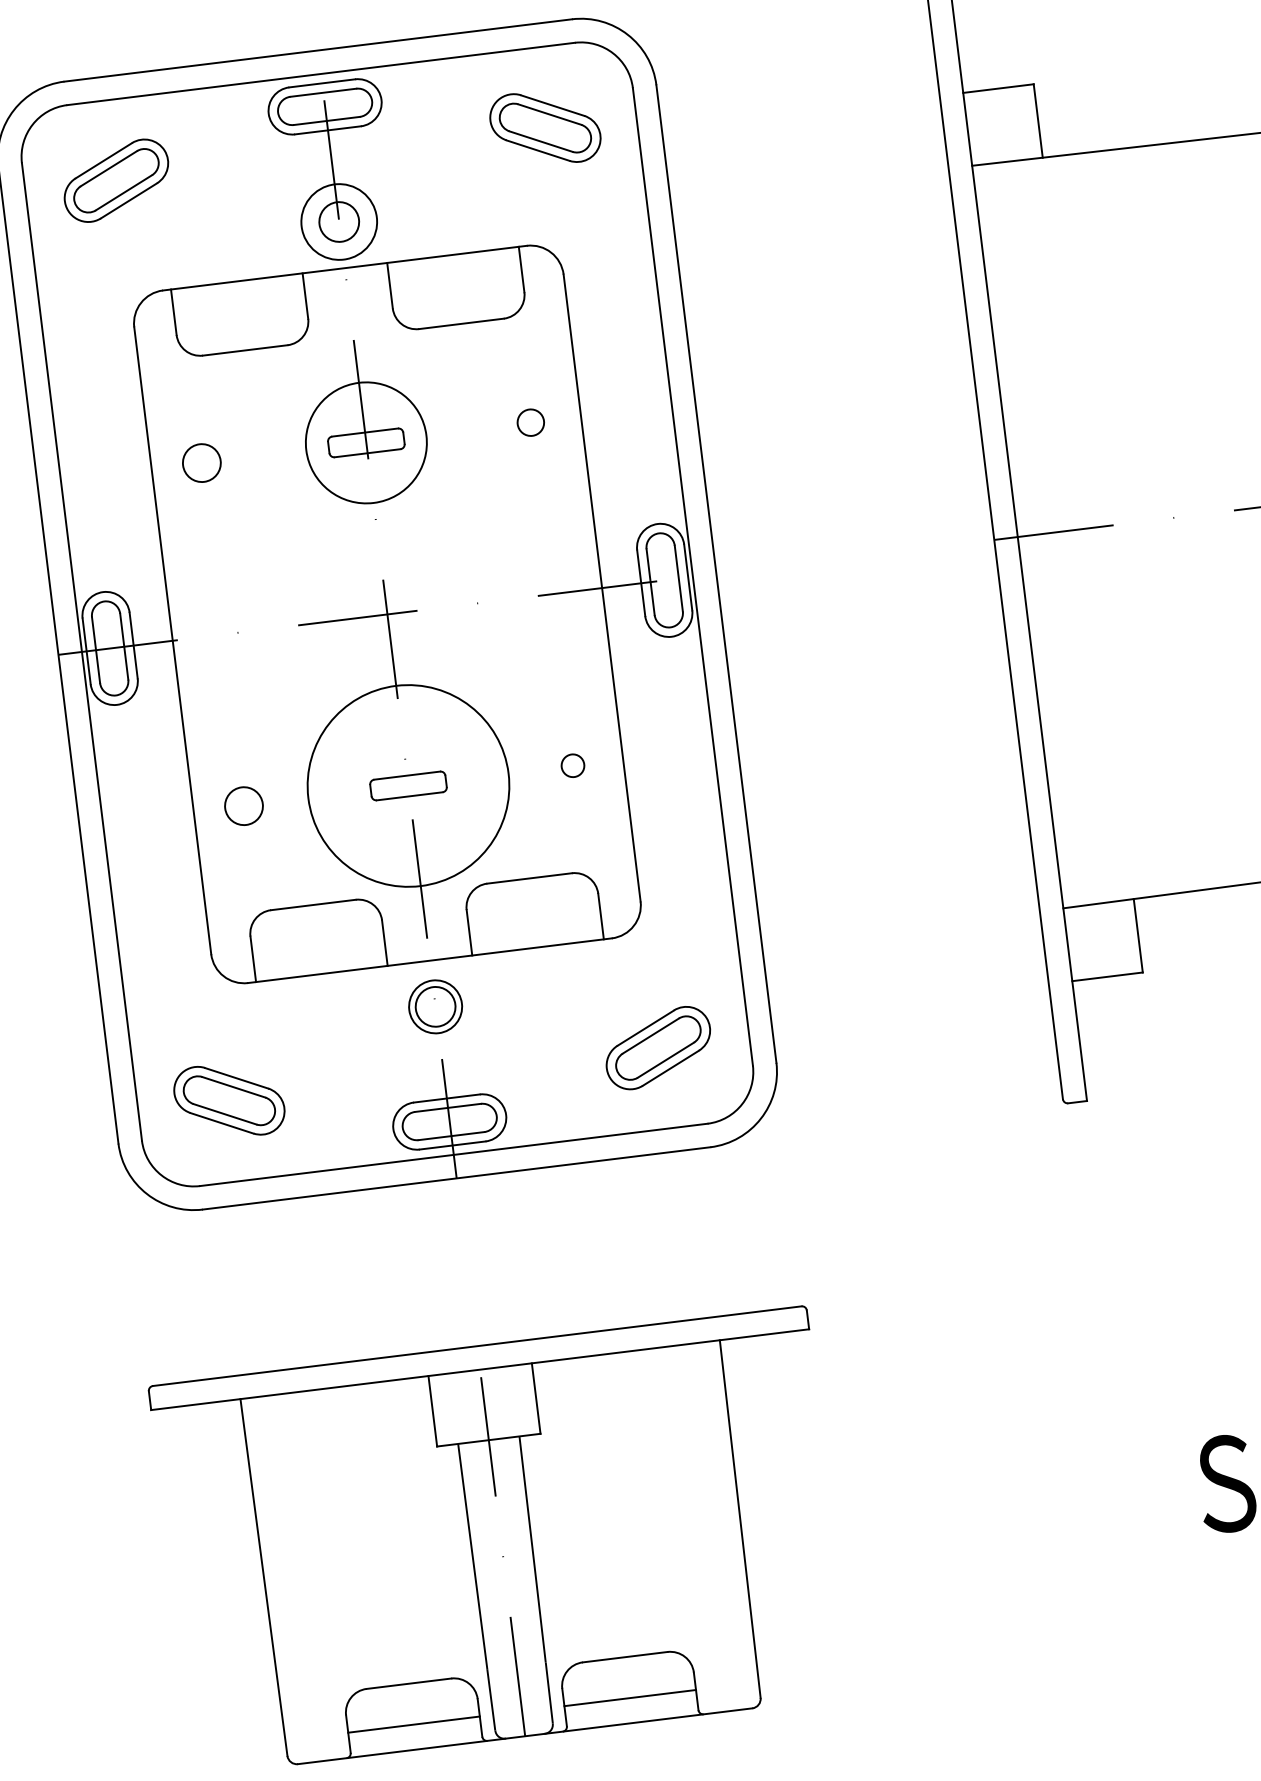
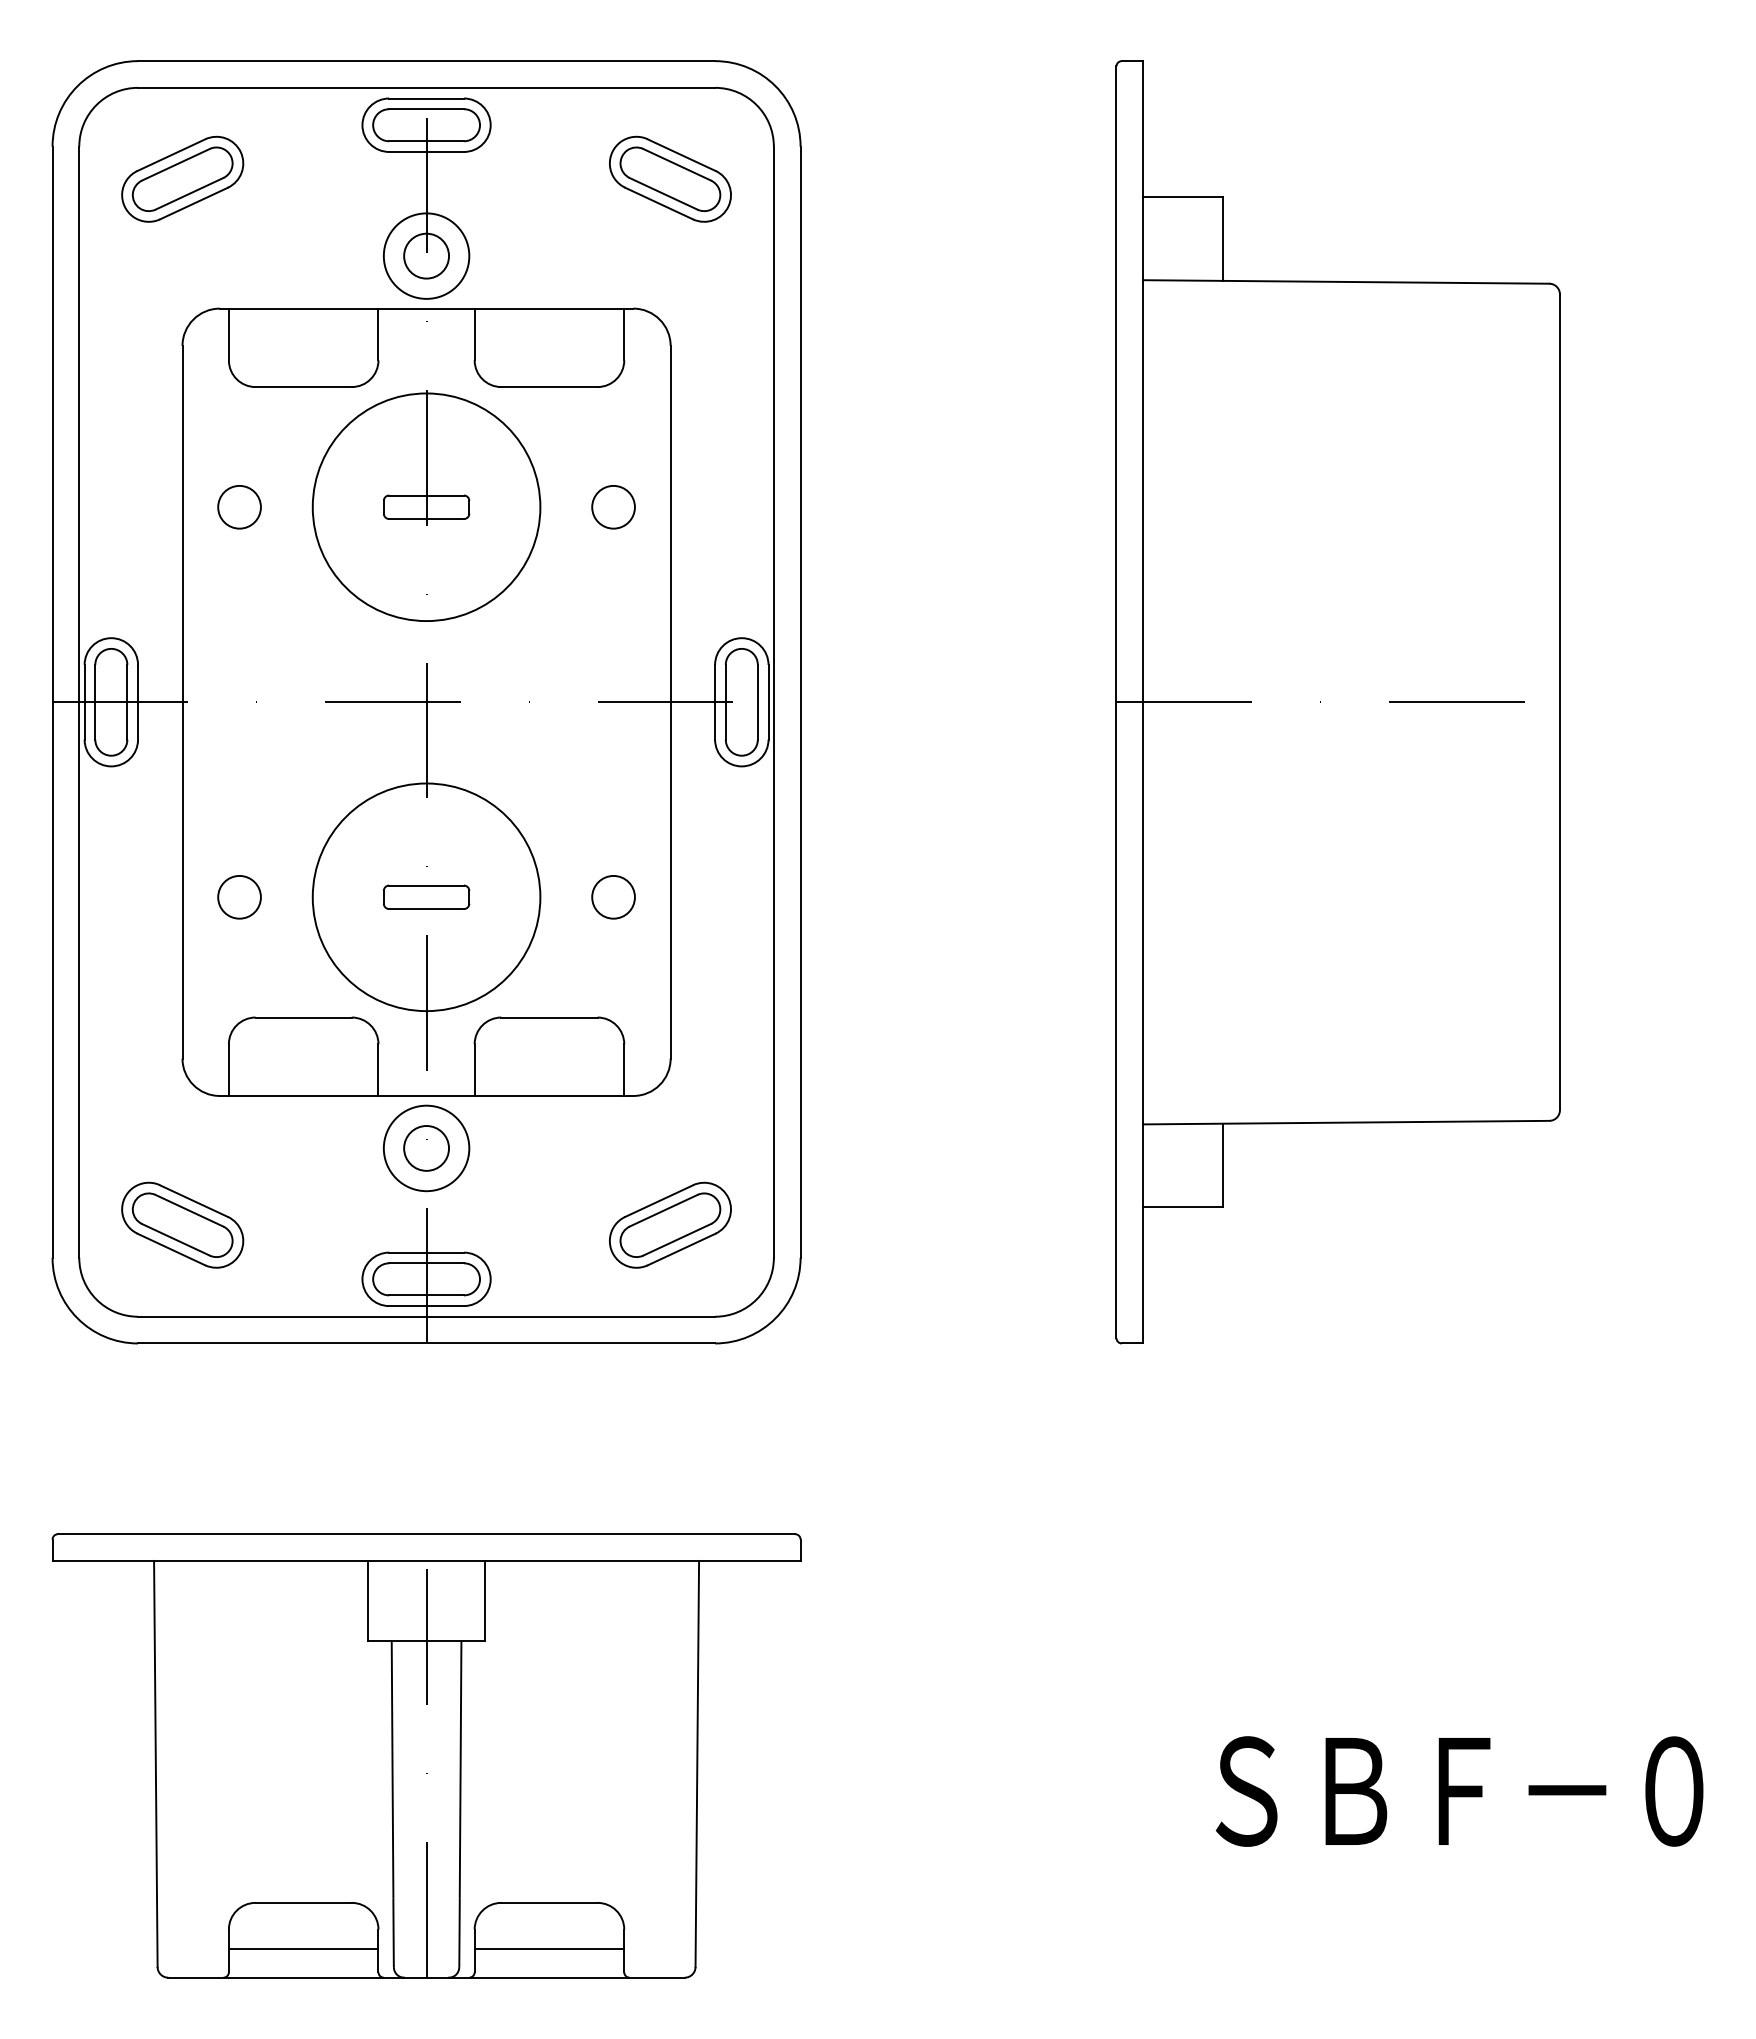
circle: (530, 422) -> (613, 506), size x1.43
circle: (366, 443) -> (426, 507), size x1.67
circle: (572, 765) -> (613, 896), size x1.67
circle: (435, 1006) -> (426, 1148), size x1.43

